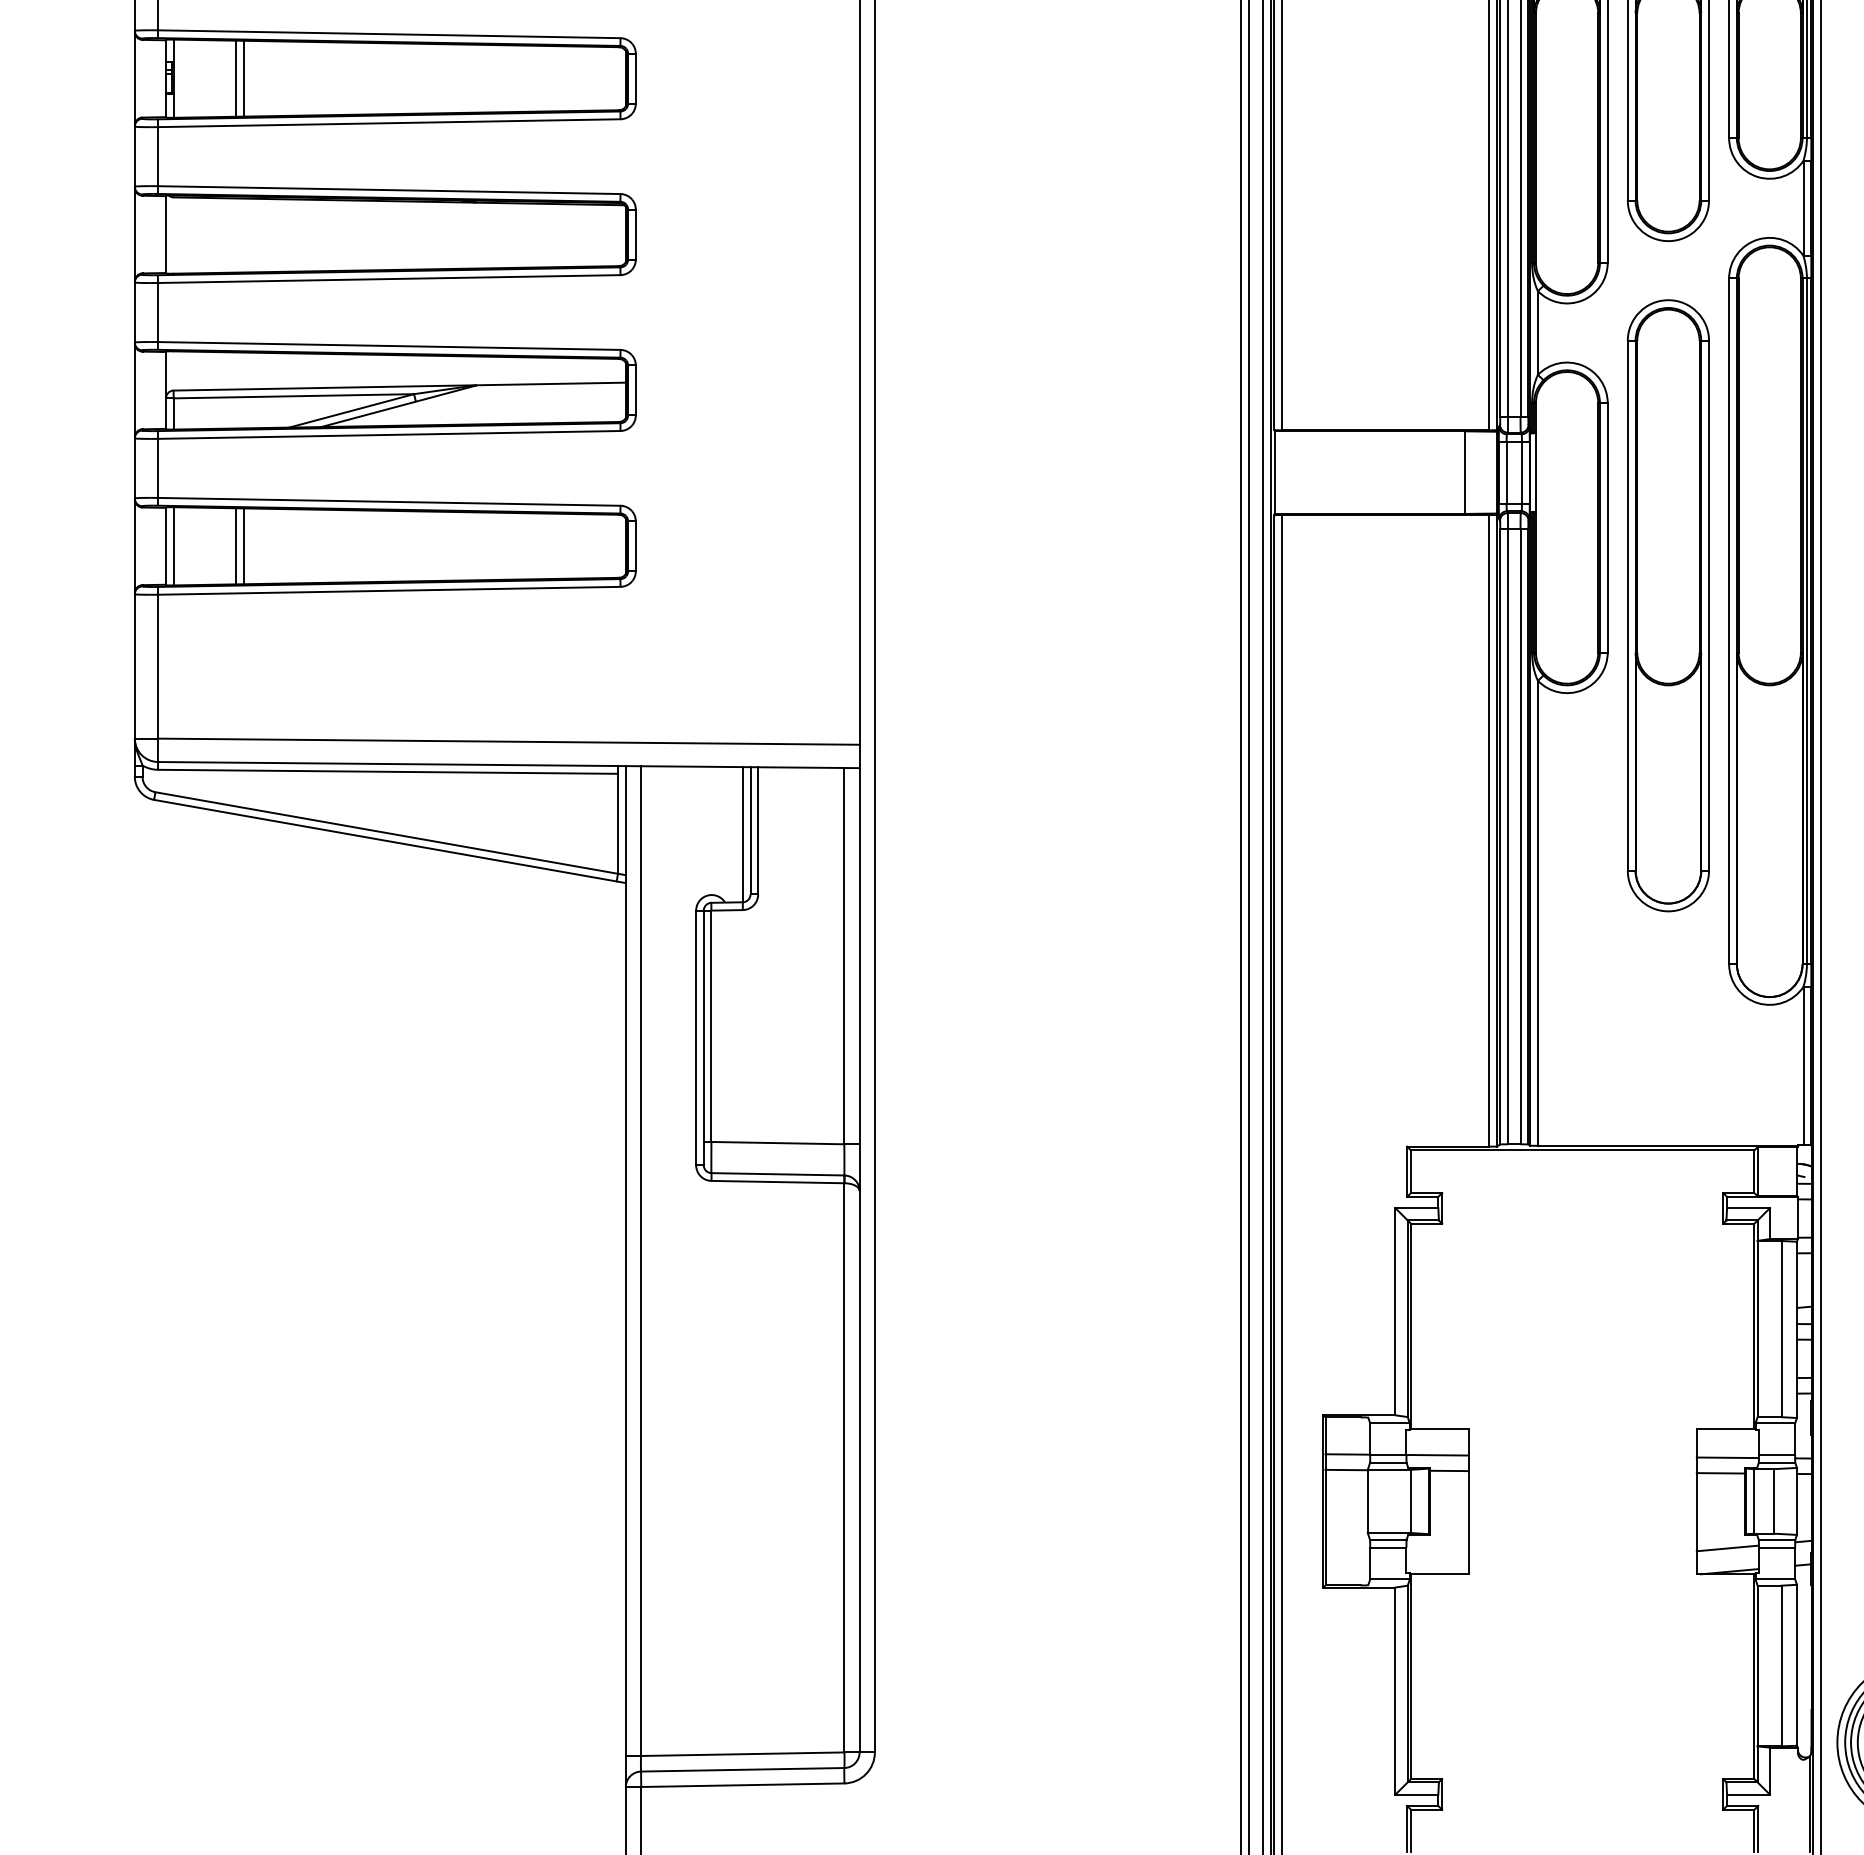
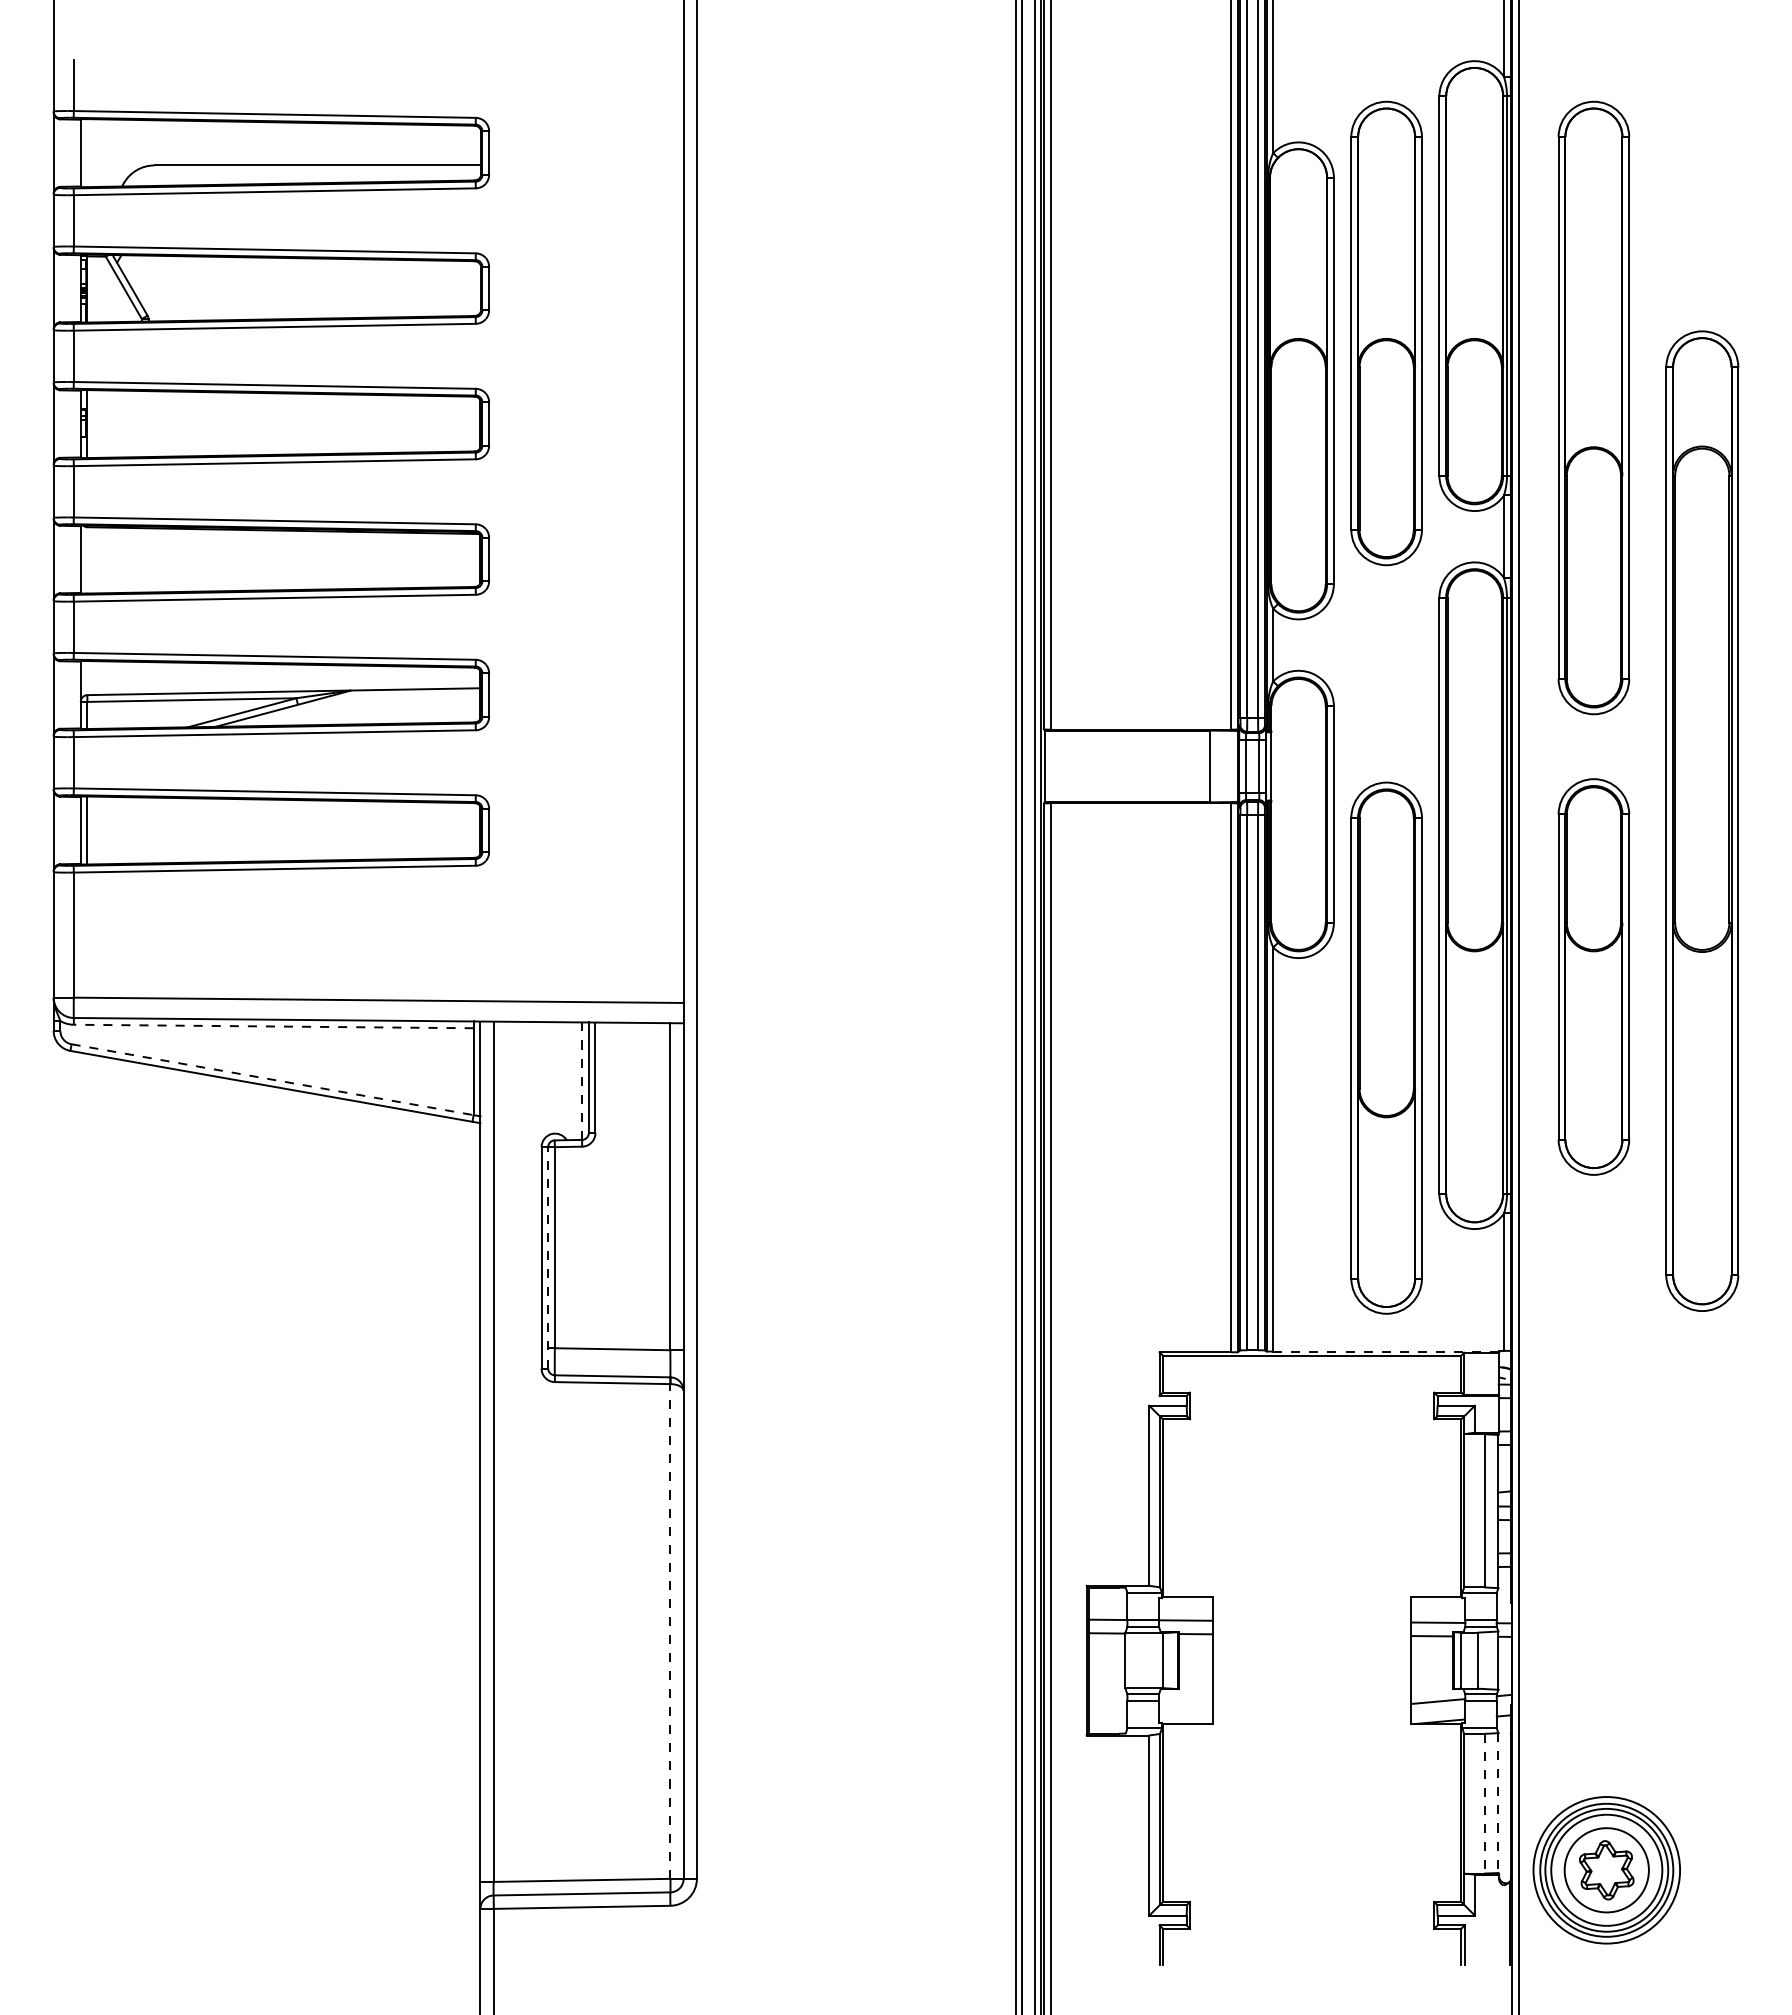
line: (235, 79) -> (141, 424), removed
line: (243, 79) -> (148, 424), removed
line: (235, 546) -> (141, 830), removed
line: (243, 546) -> (148, 830), removed
part: (1668, 604) -> (1386, 1047), moved
line: (387, 771) -> (273, 1026), solid -> dashed
line: (387, 832) -> (273, 1079), solid -> dashed
line: (743, 835) -> (582, 1081), solid -> dashed
line: (704, 1037) -> (548, 1257), solid -> dashed
line: (1668, 1145) -> (1386, 1351), solid -> dashed
line: (844, 1466) -> (670, 1630), solid -> dashed
line: (1782, 1665) -> (1485, 1803), solid -> dashed
line: (1797, 1665) -> (1498, 1803), solid -> dashed

